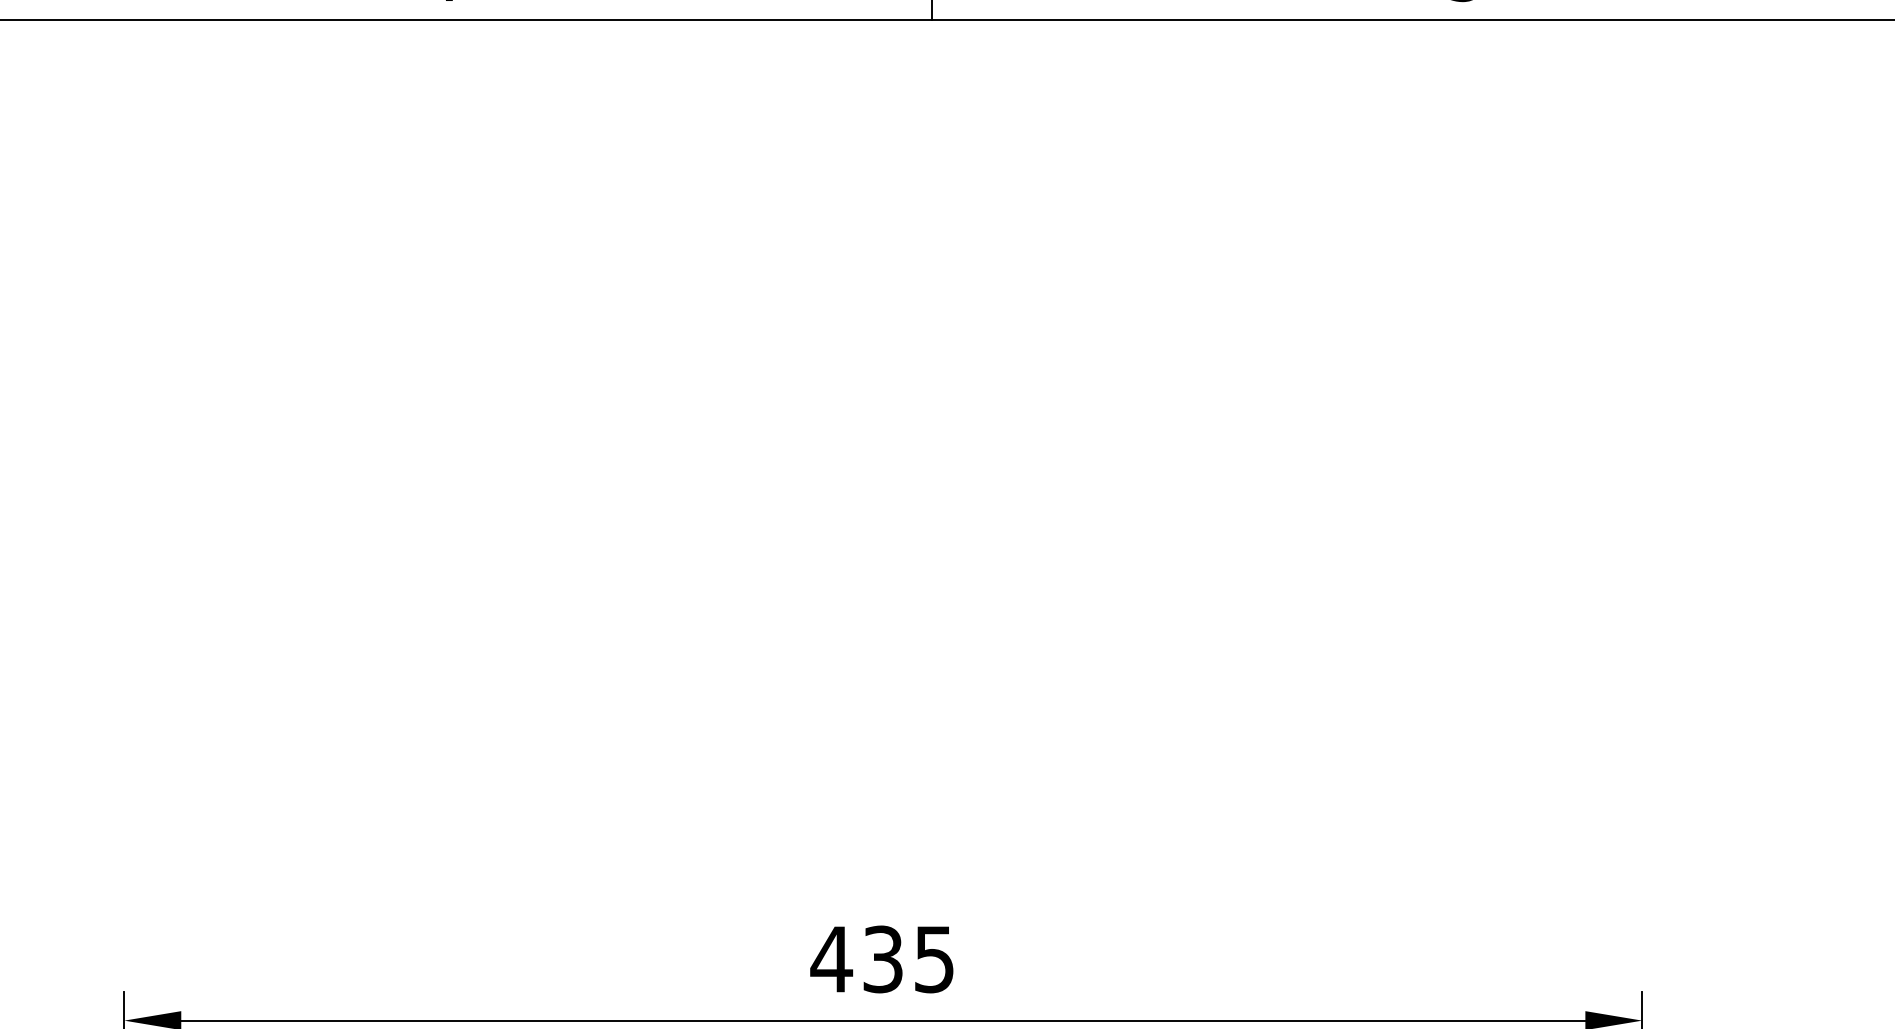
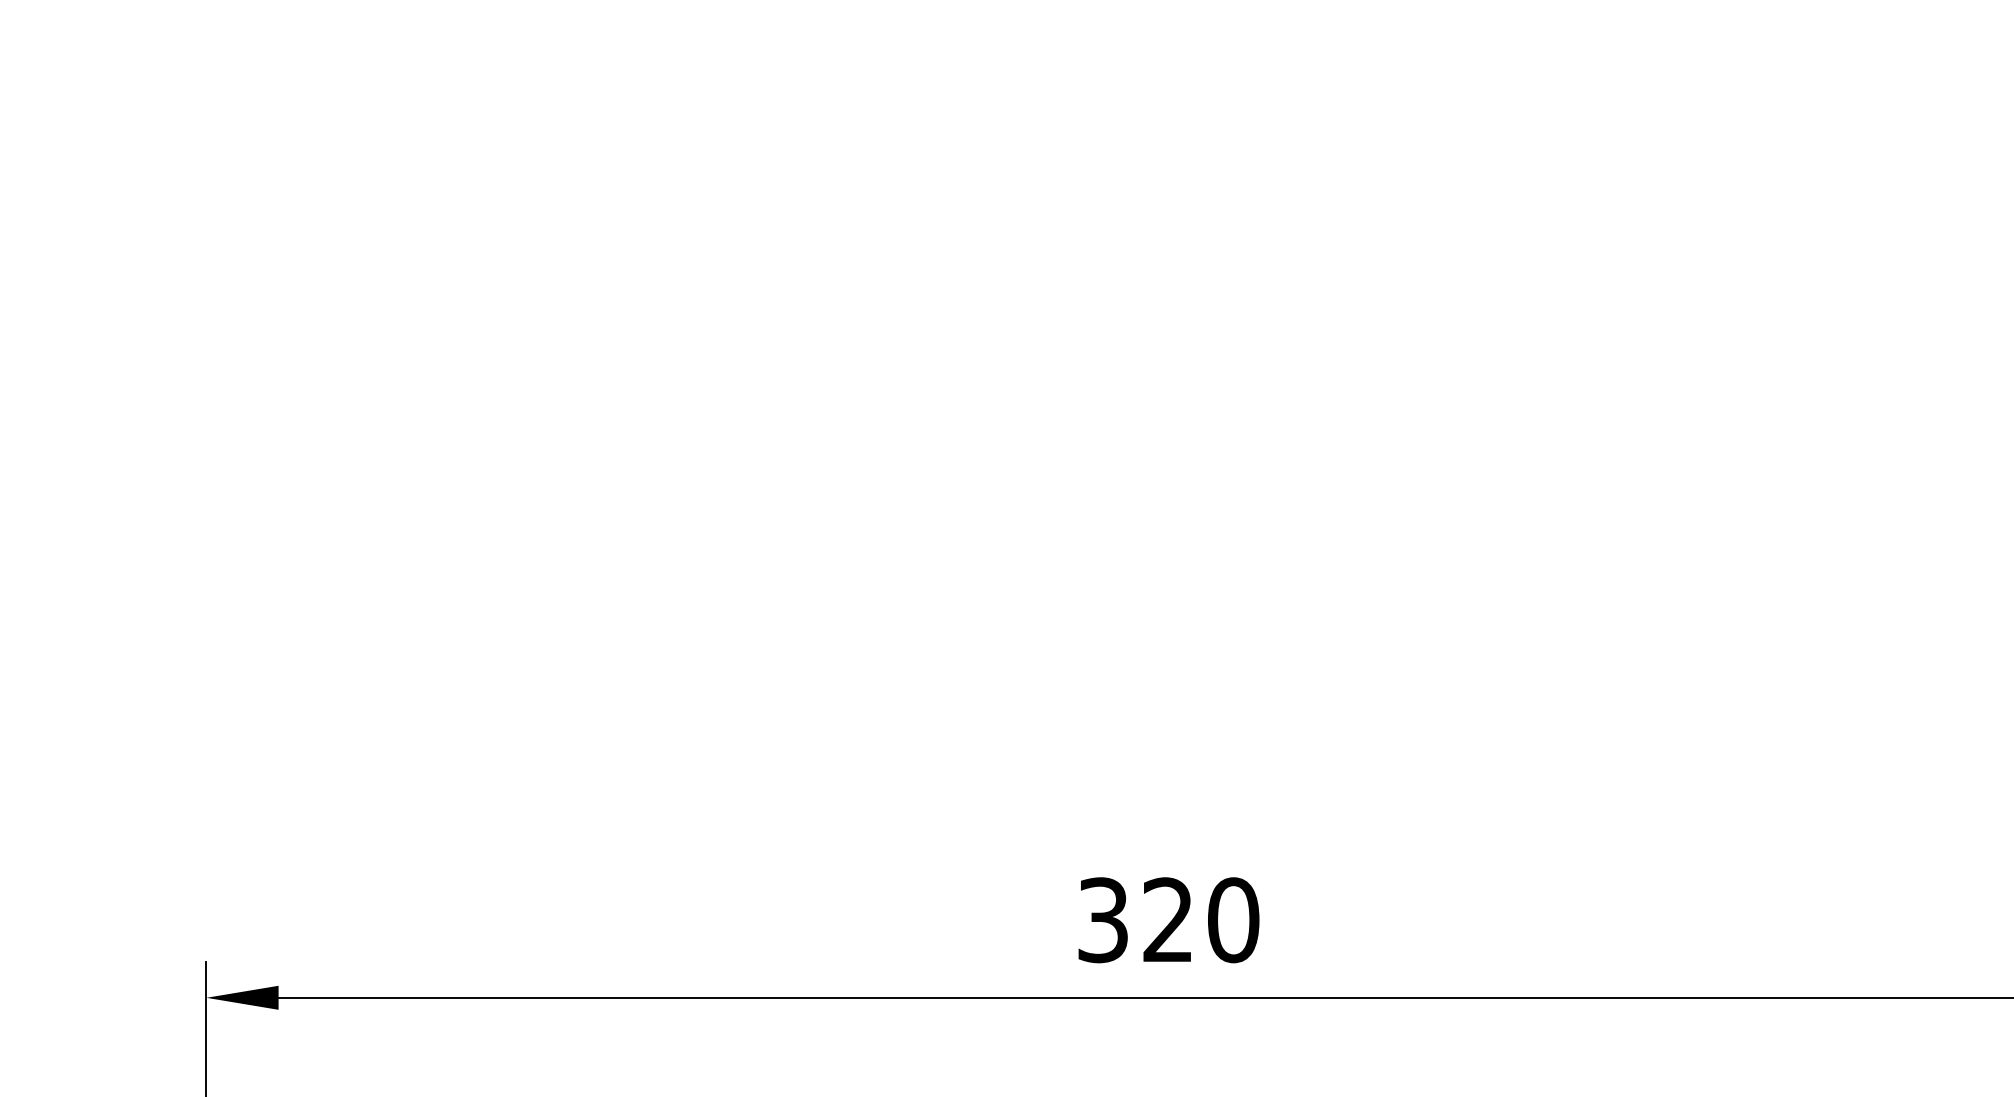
text: (882, 959) -> (1167, 920), 435 -> 320

